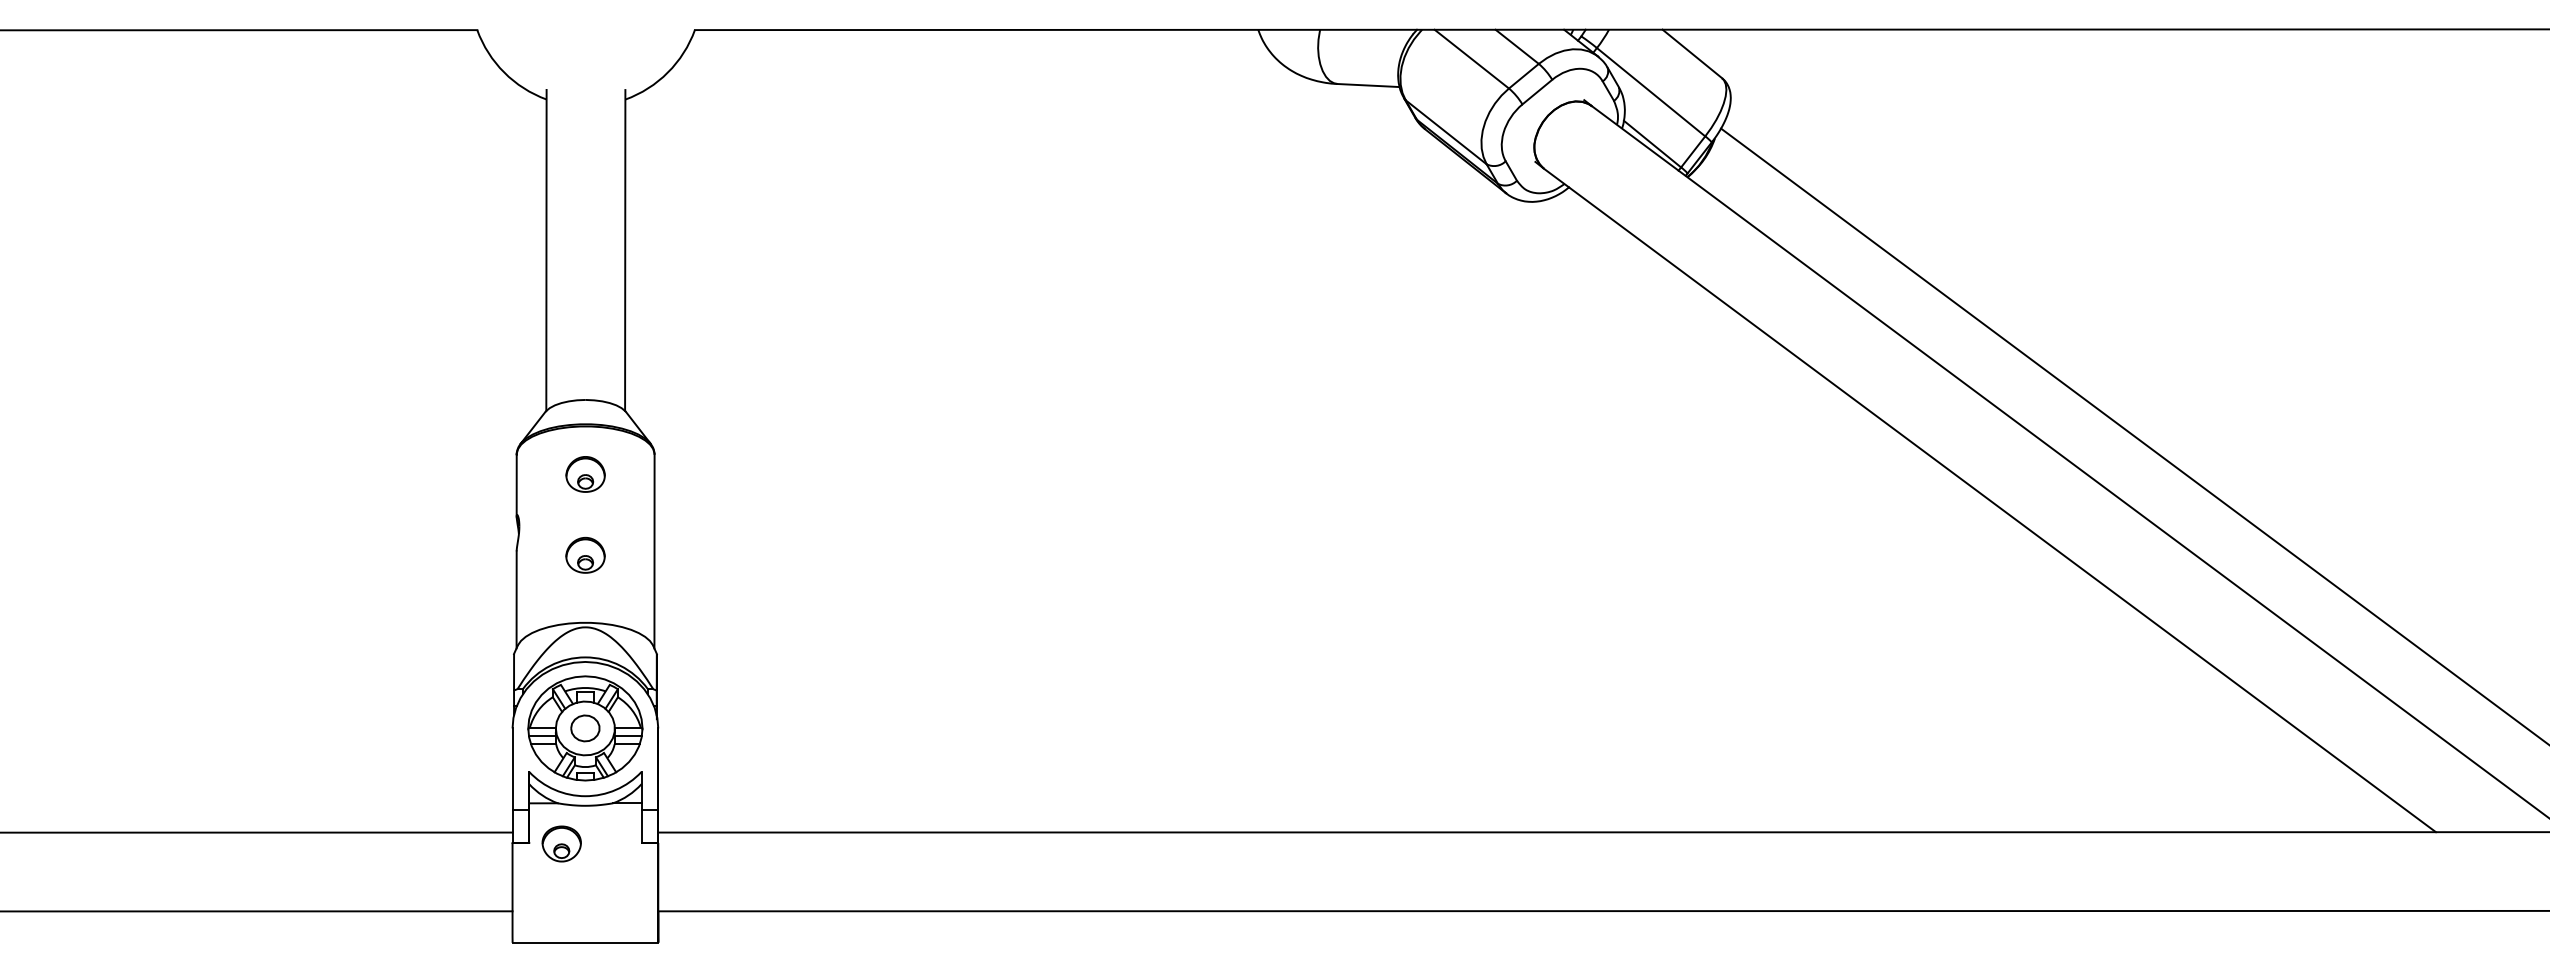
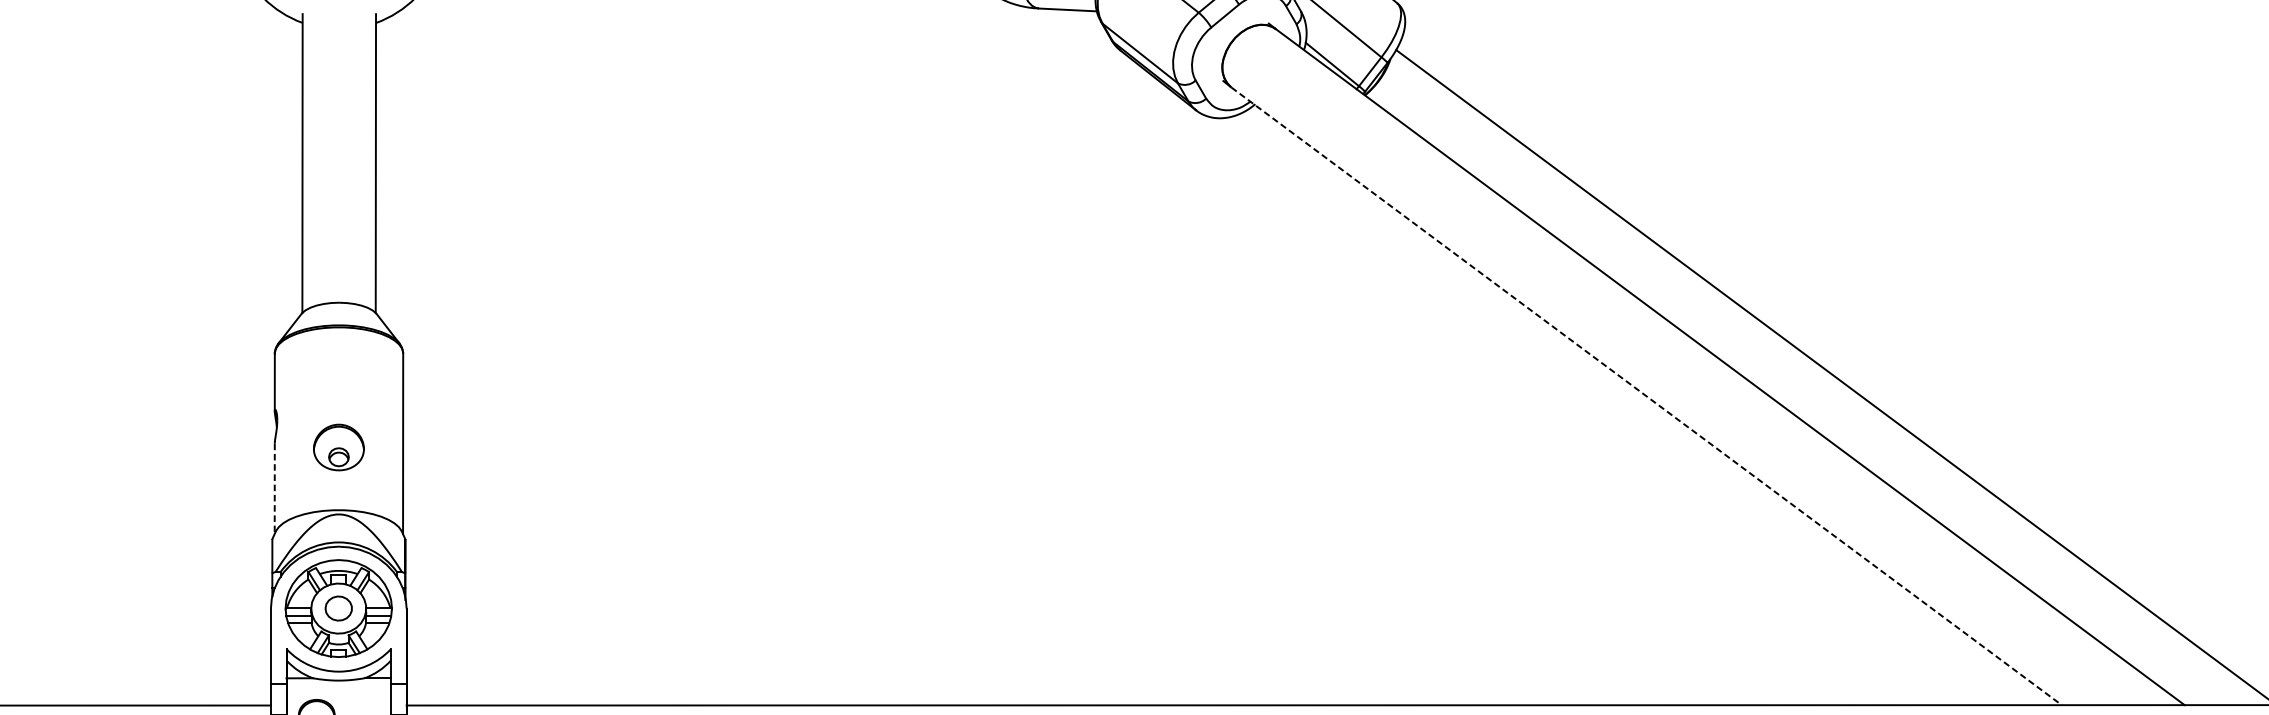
part: (585, 474) -> (338, 372), removed
line: (1990, 500) -> (1647, 396), solid -> dashed
part: (585, 554) -> (338, 446), size x1.4
line: (516, 600) -> (274, 489), solid -> dashed

